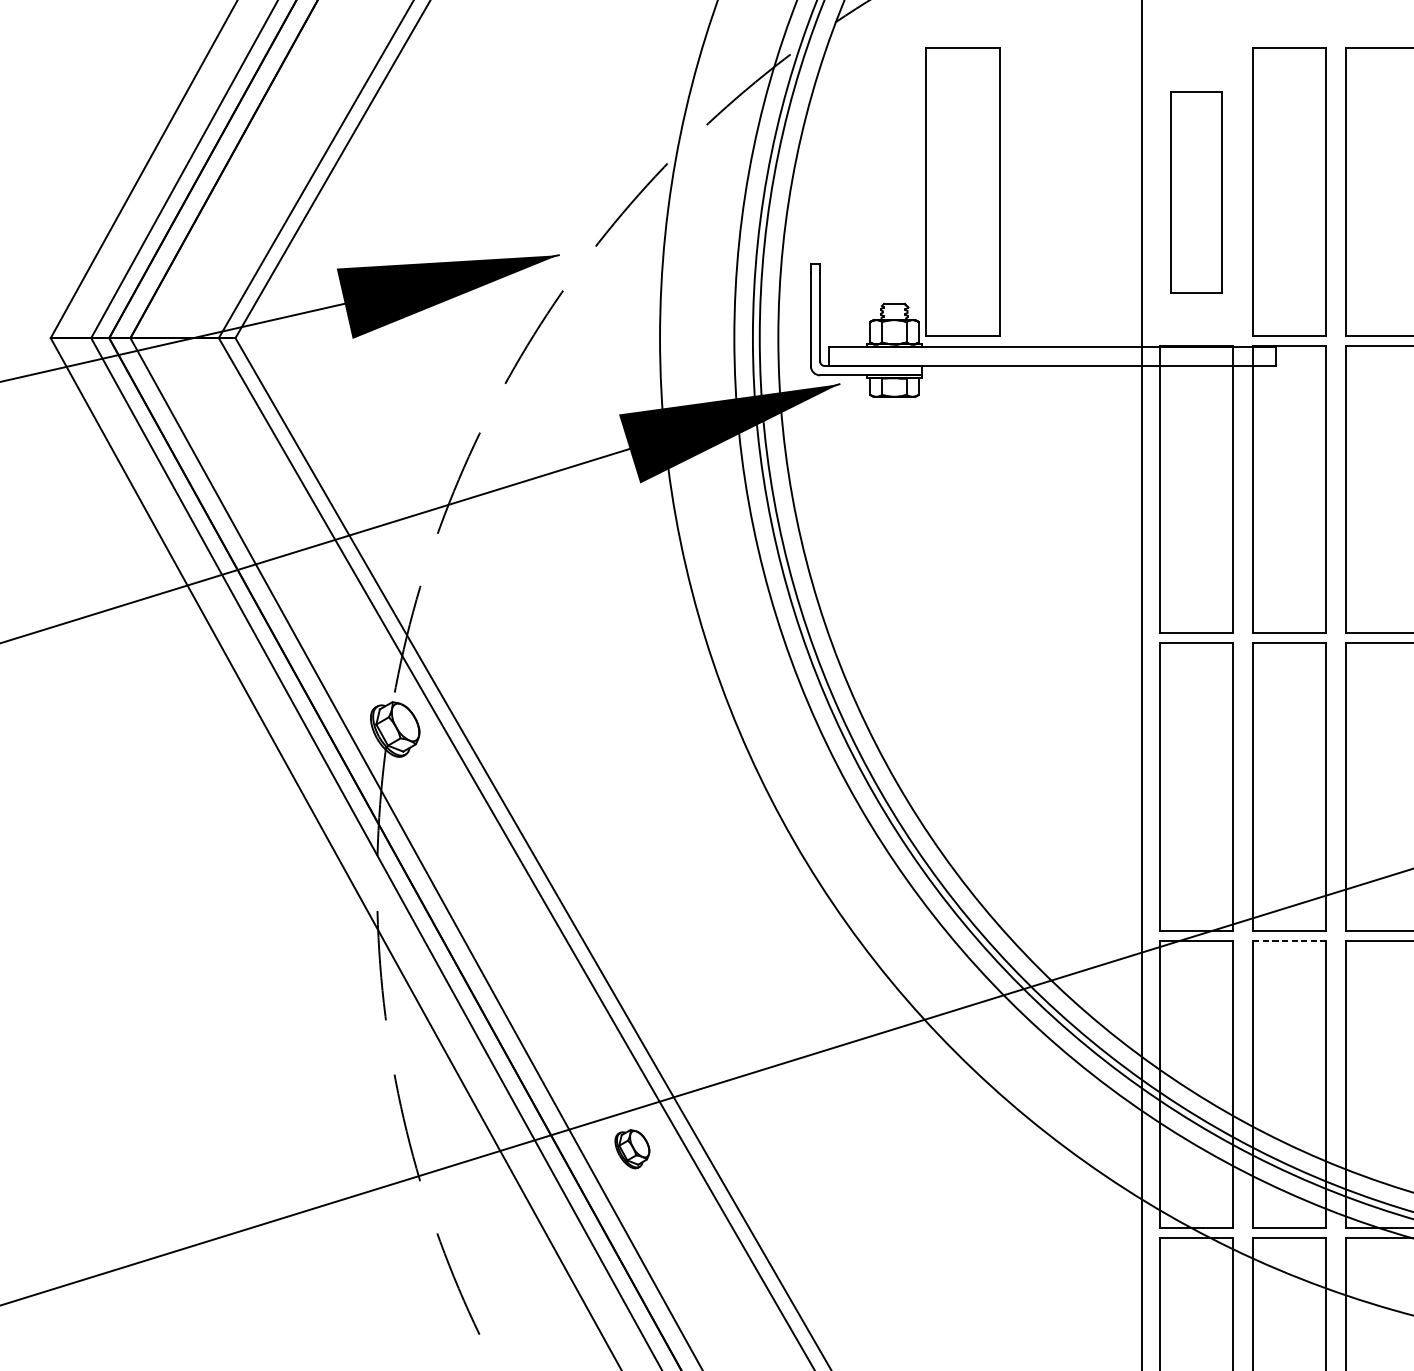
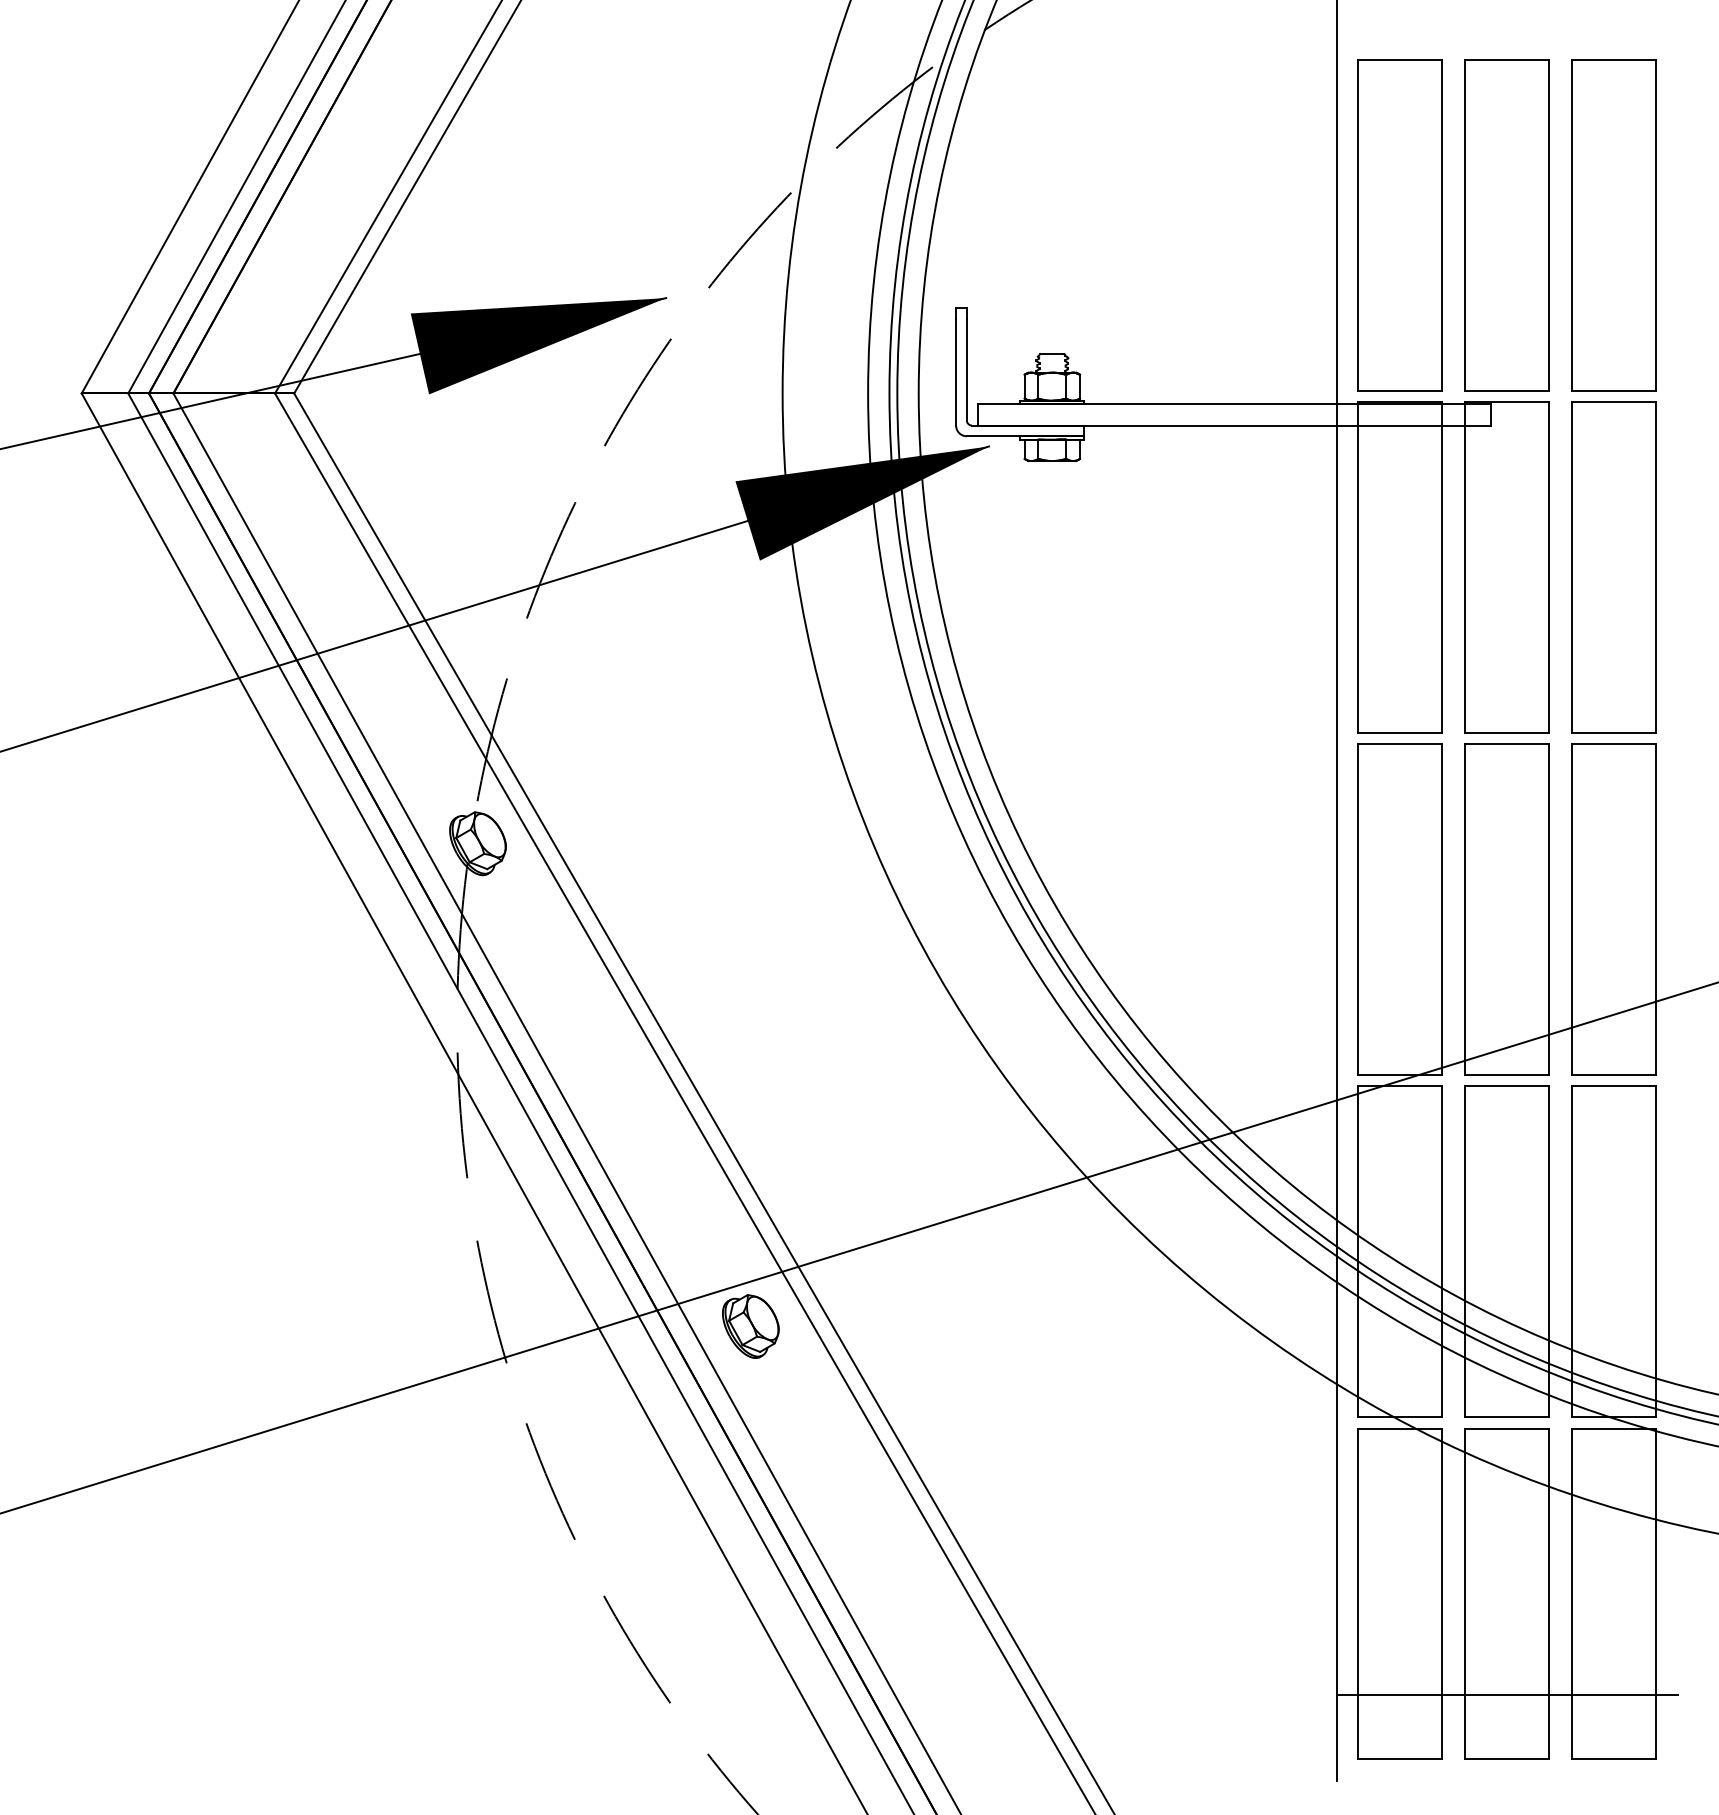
part: (962, 192) -> (1130, 225), removed
part: (1196, 192) -> (1399, 225), size x1.43
line: (1289, 940) -> (1506, 1086), dashed -> solid
part: (632, 1149) -> (750, 1326), size x1.43

